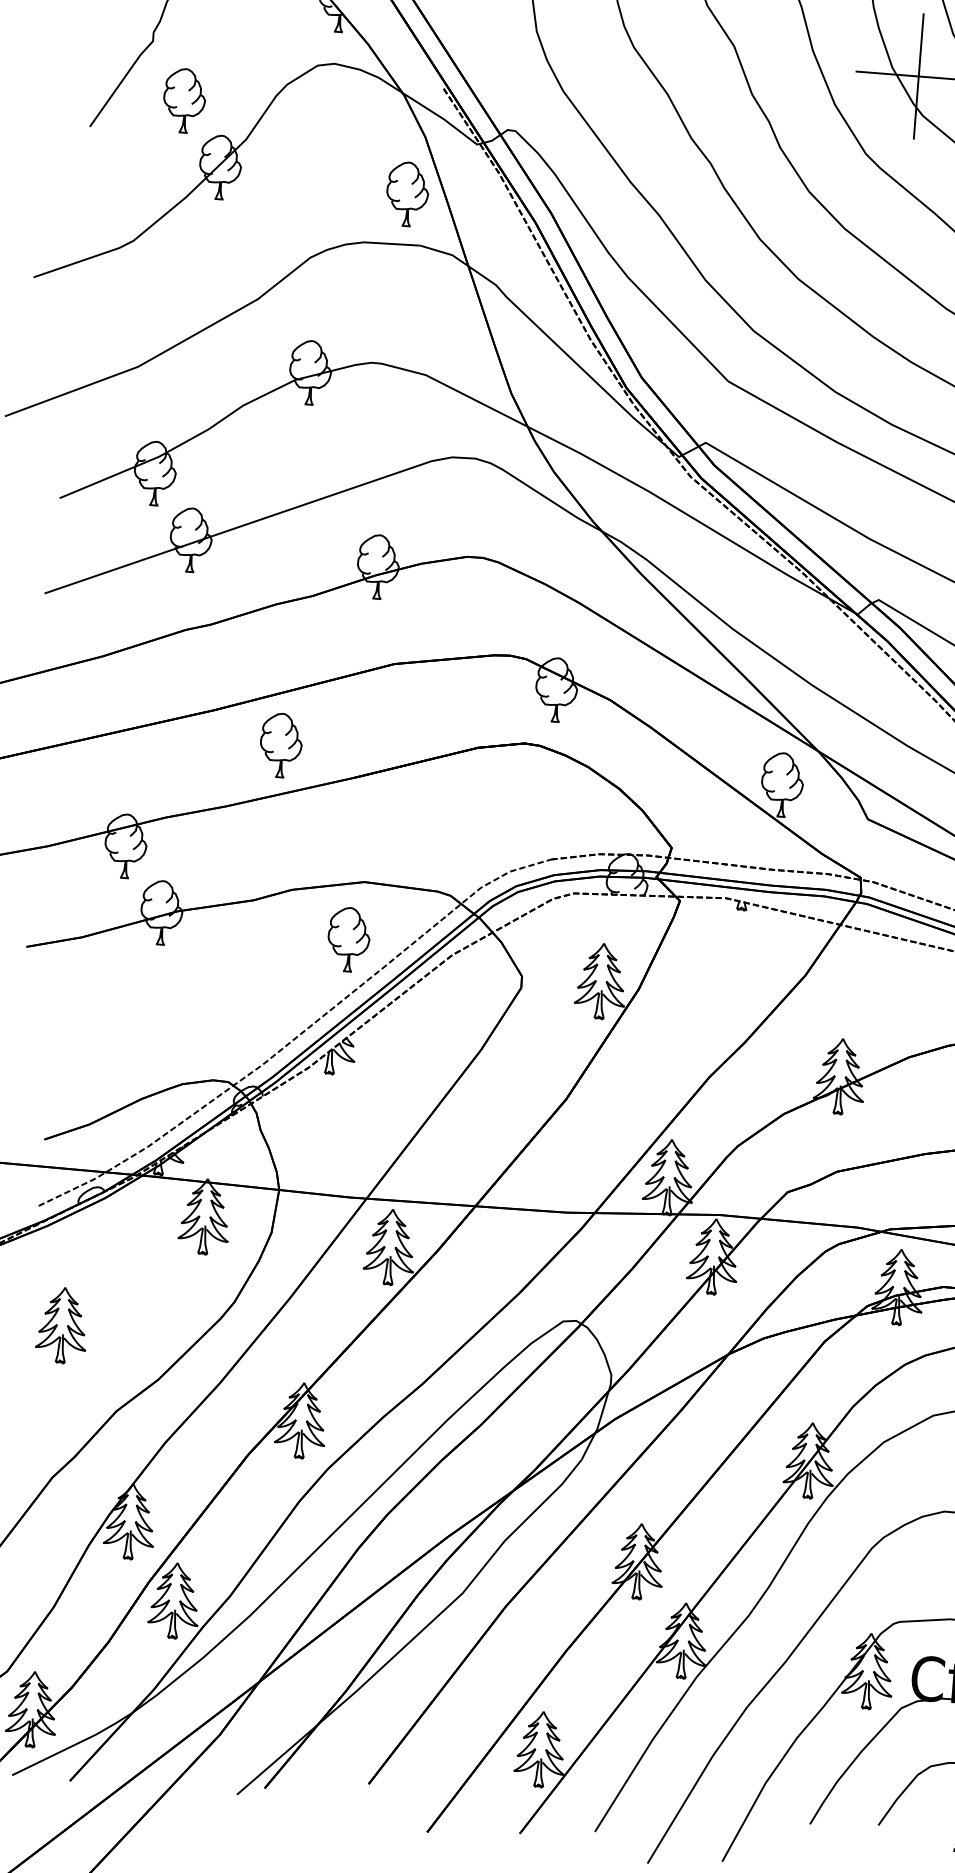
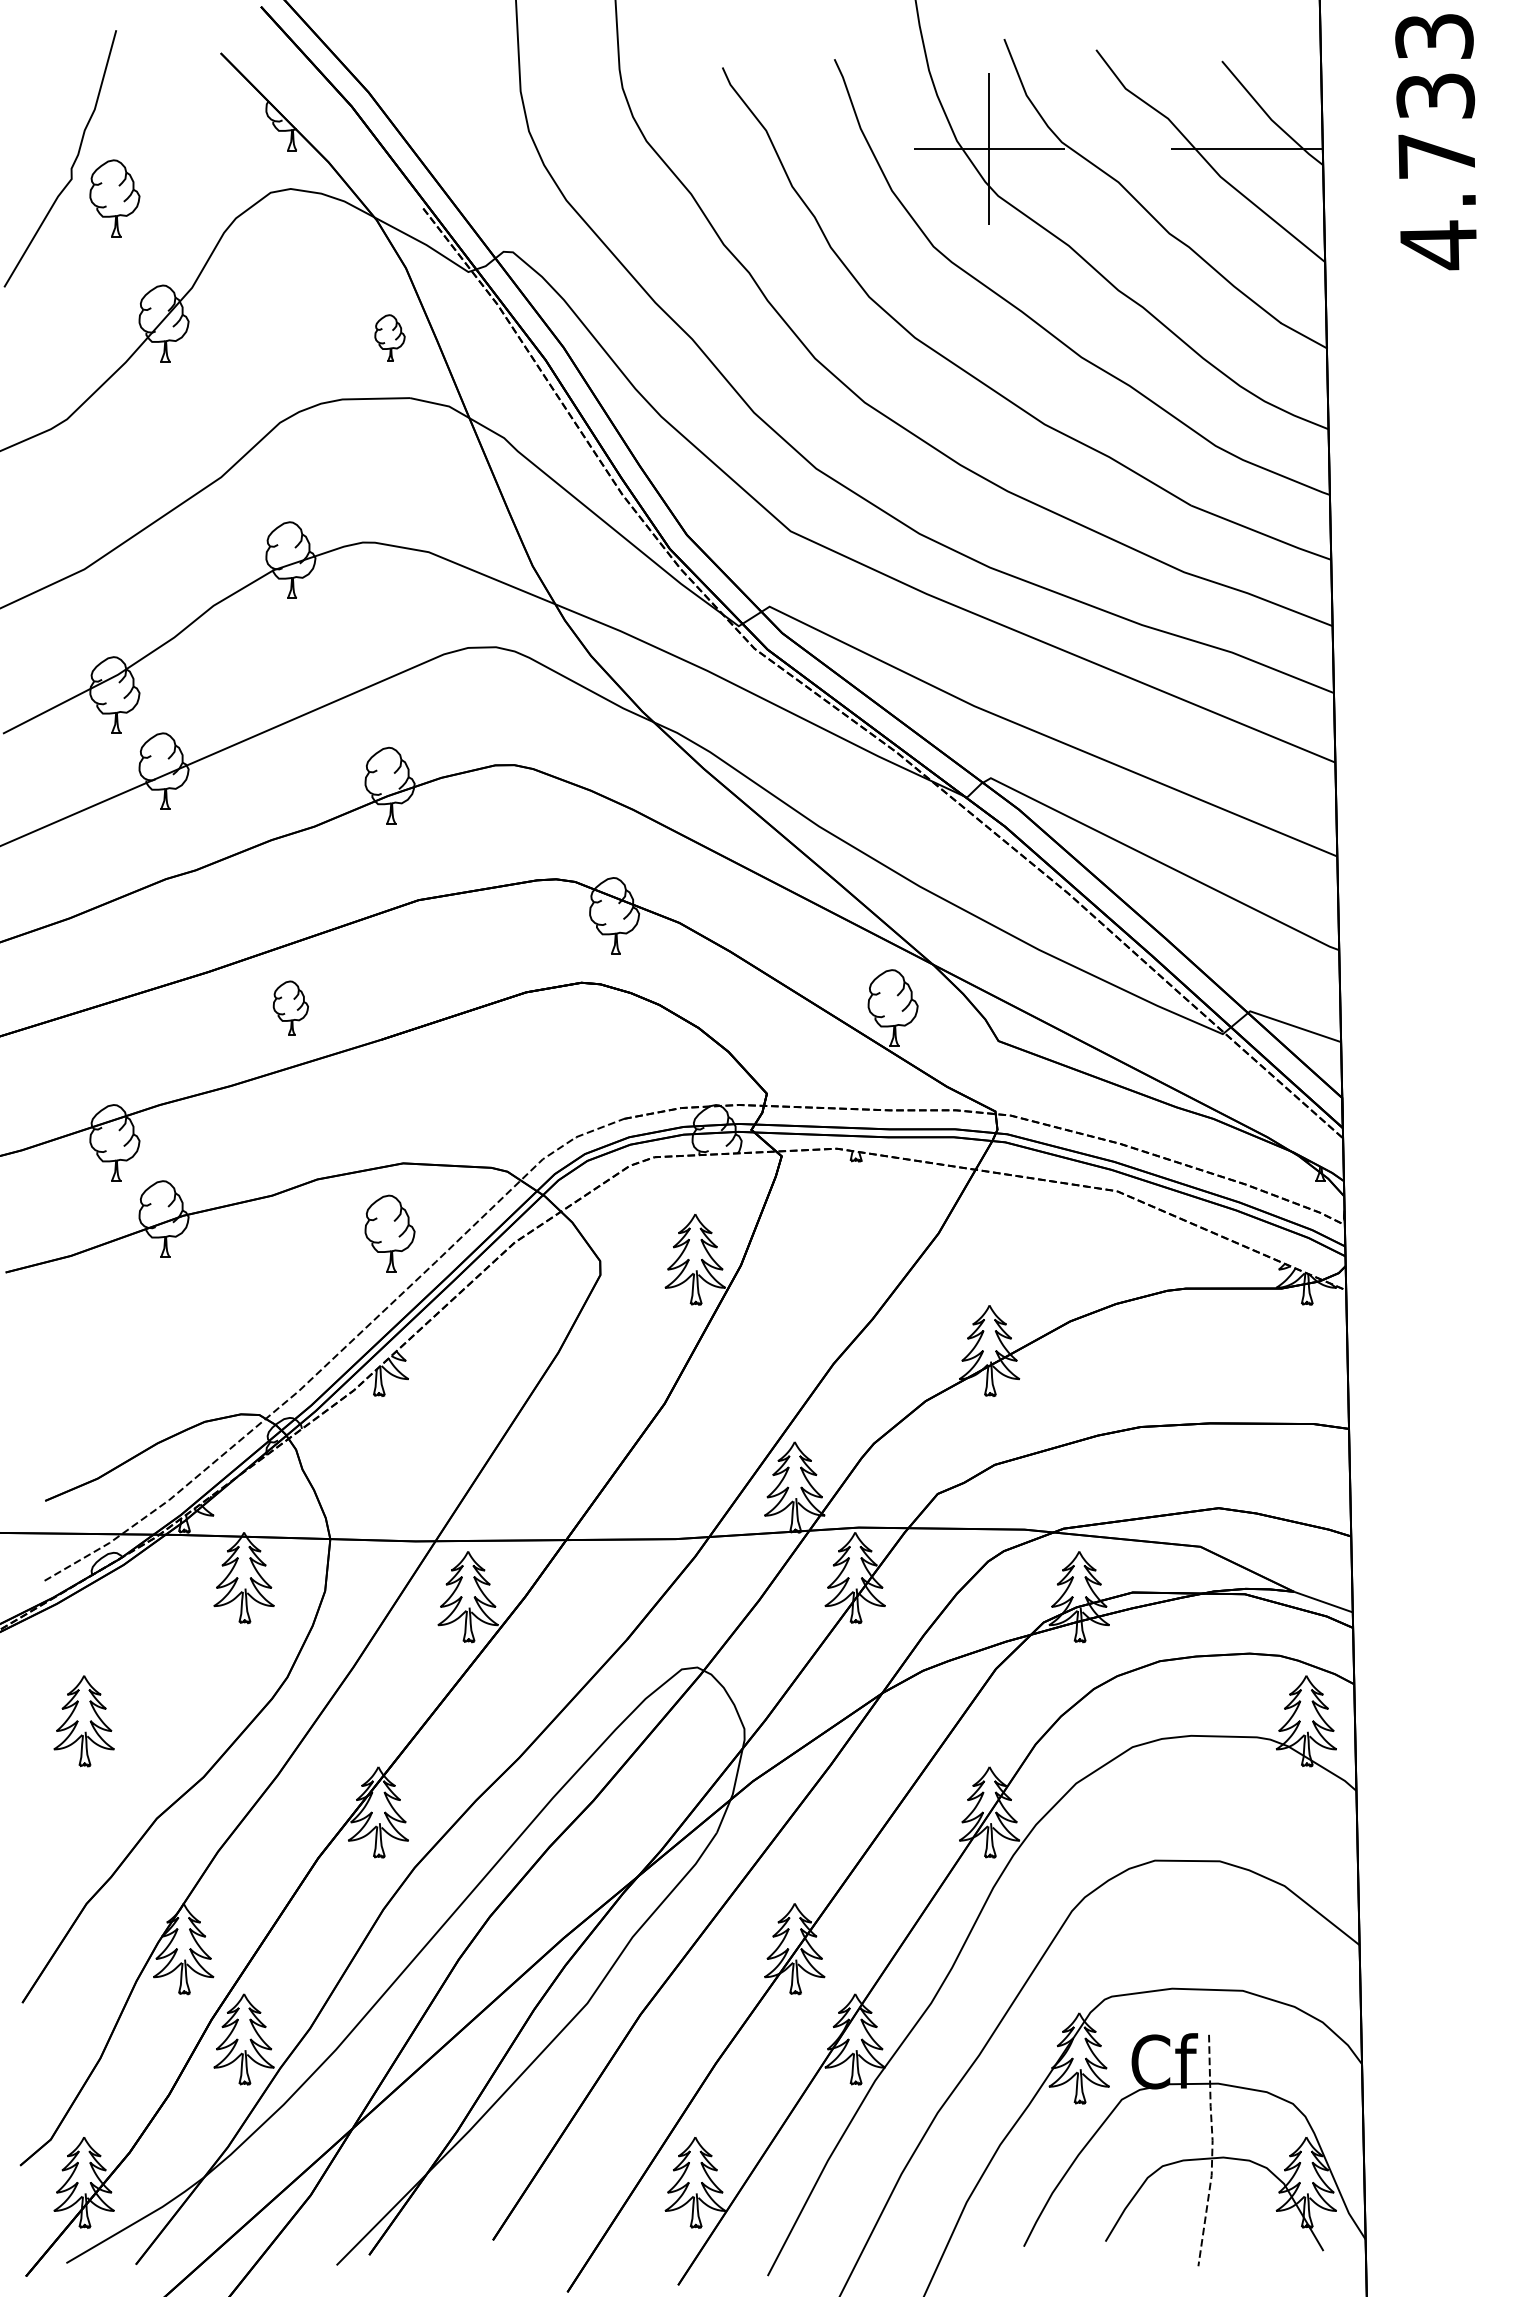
part: (184, 100) -> (114, 198), moved
part: (407, 193) -> (389, 337), size x0.6
part: (280, 744) -> (290, 1007), size x0.7

